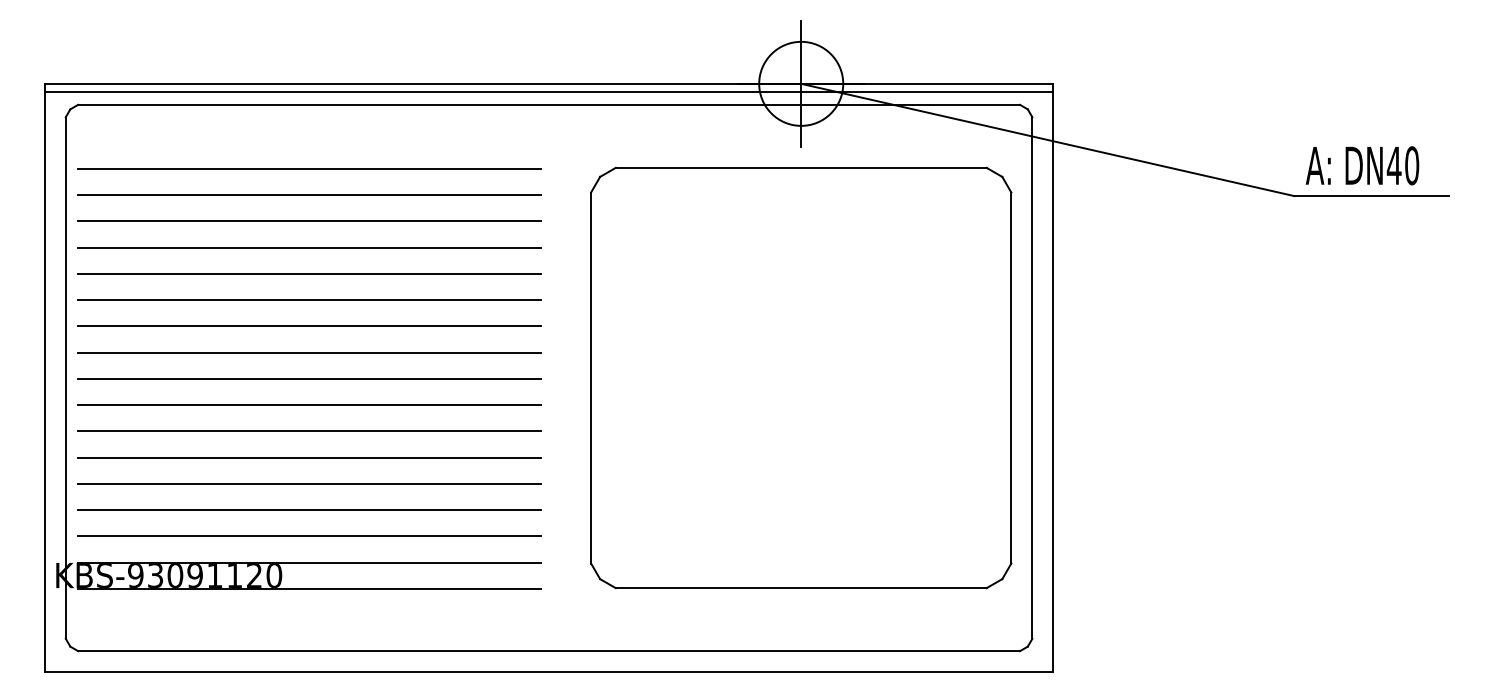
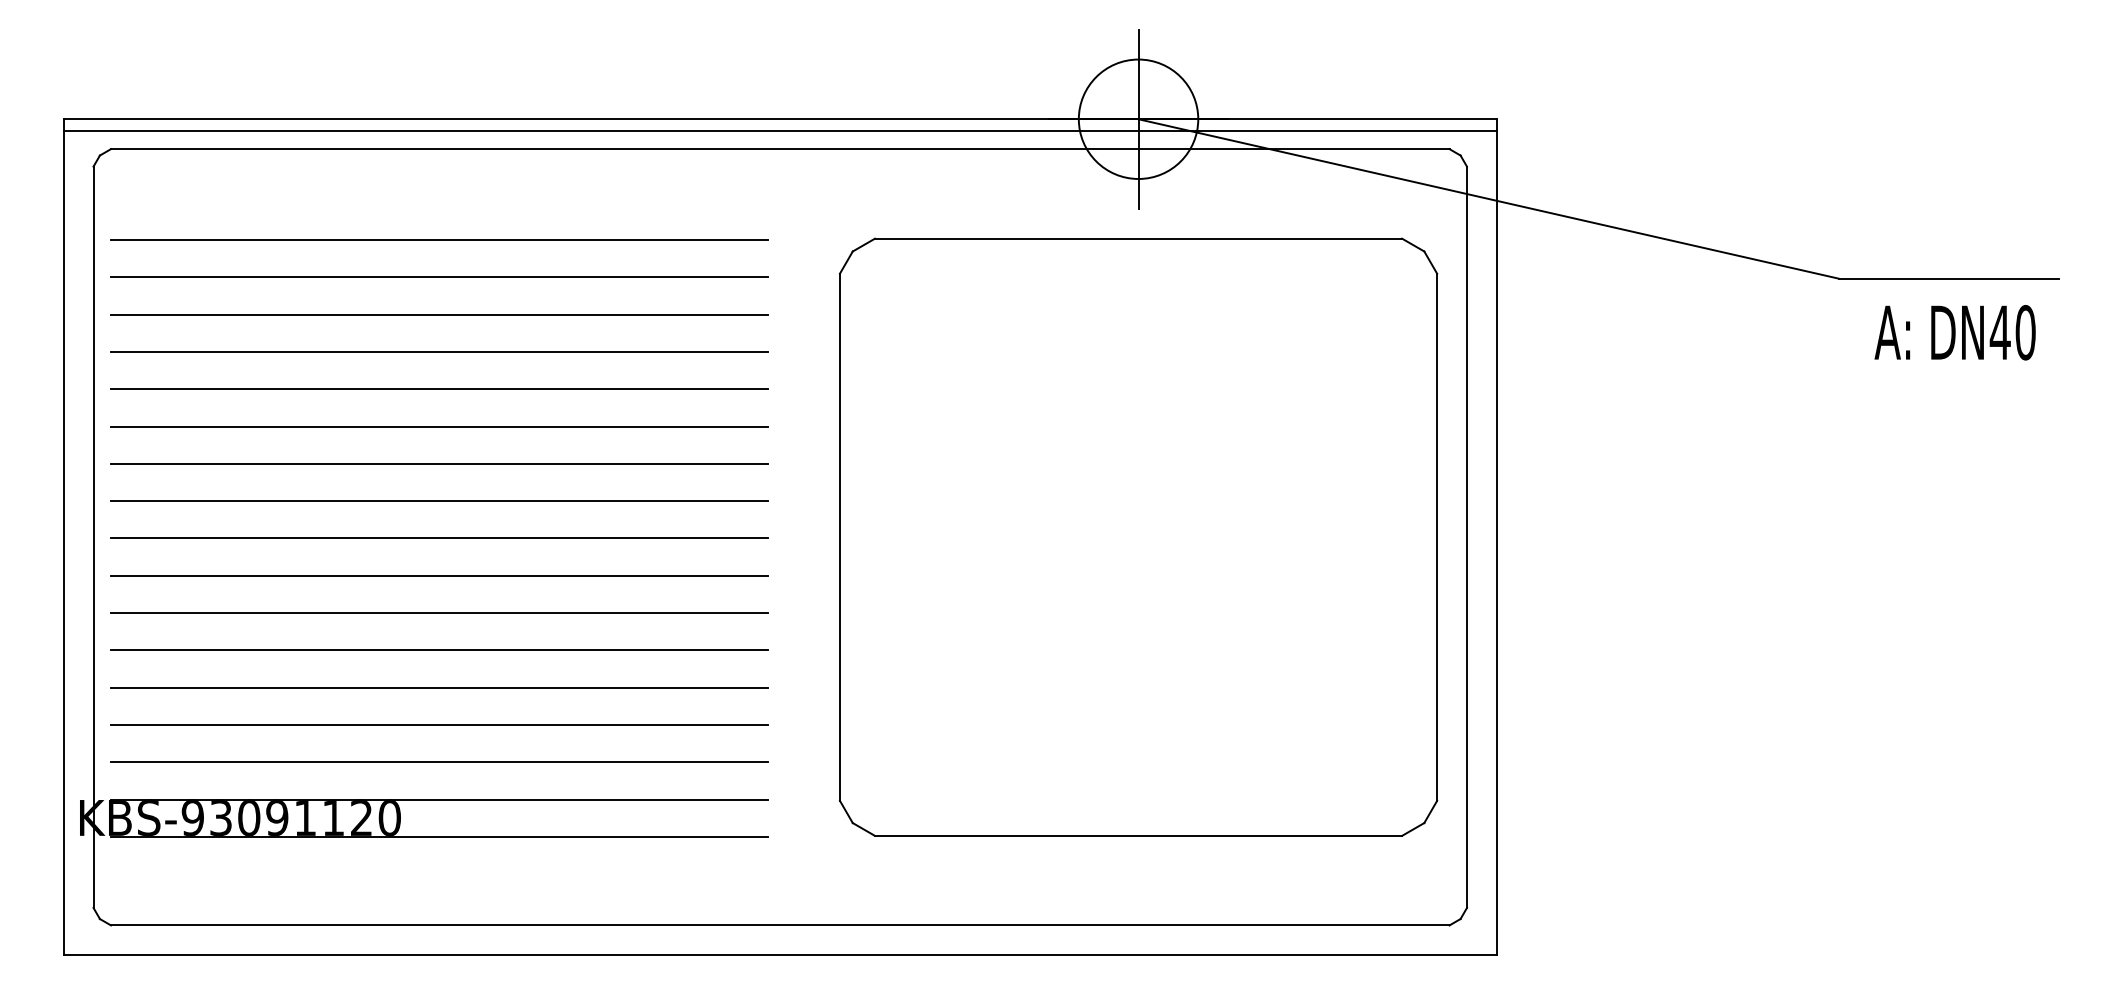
text: (1362, 165) -> (1954, 332), moved

